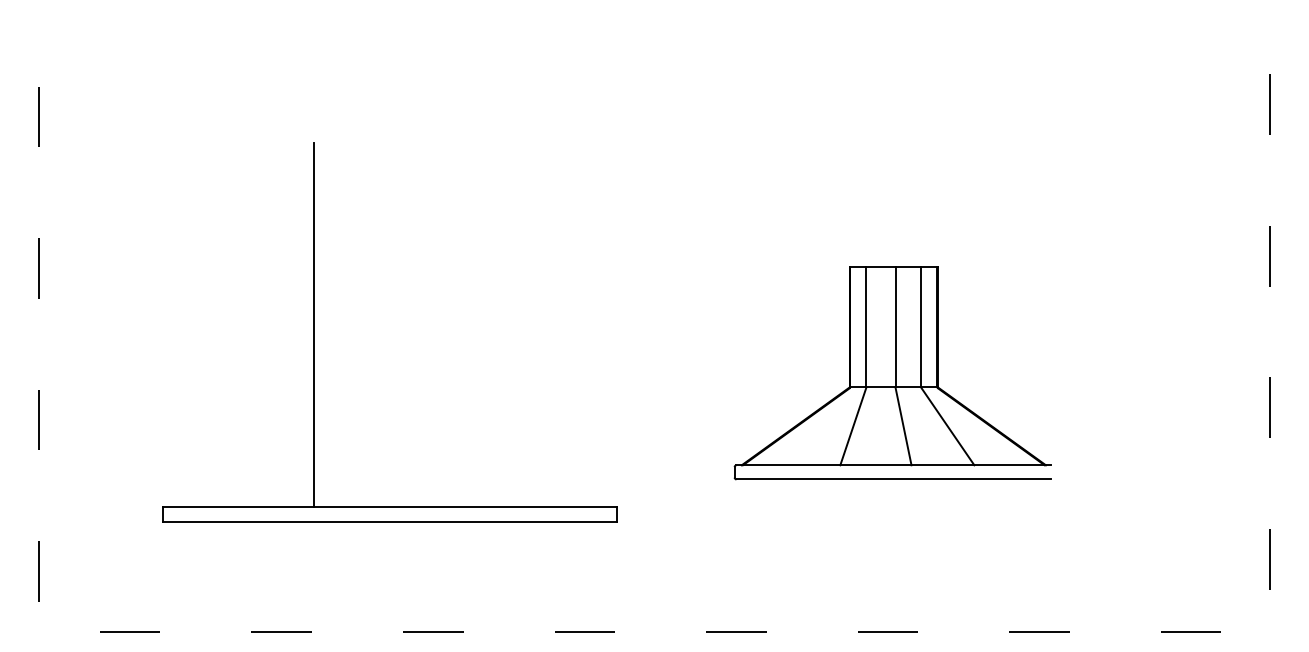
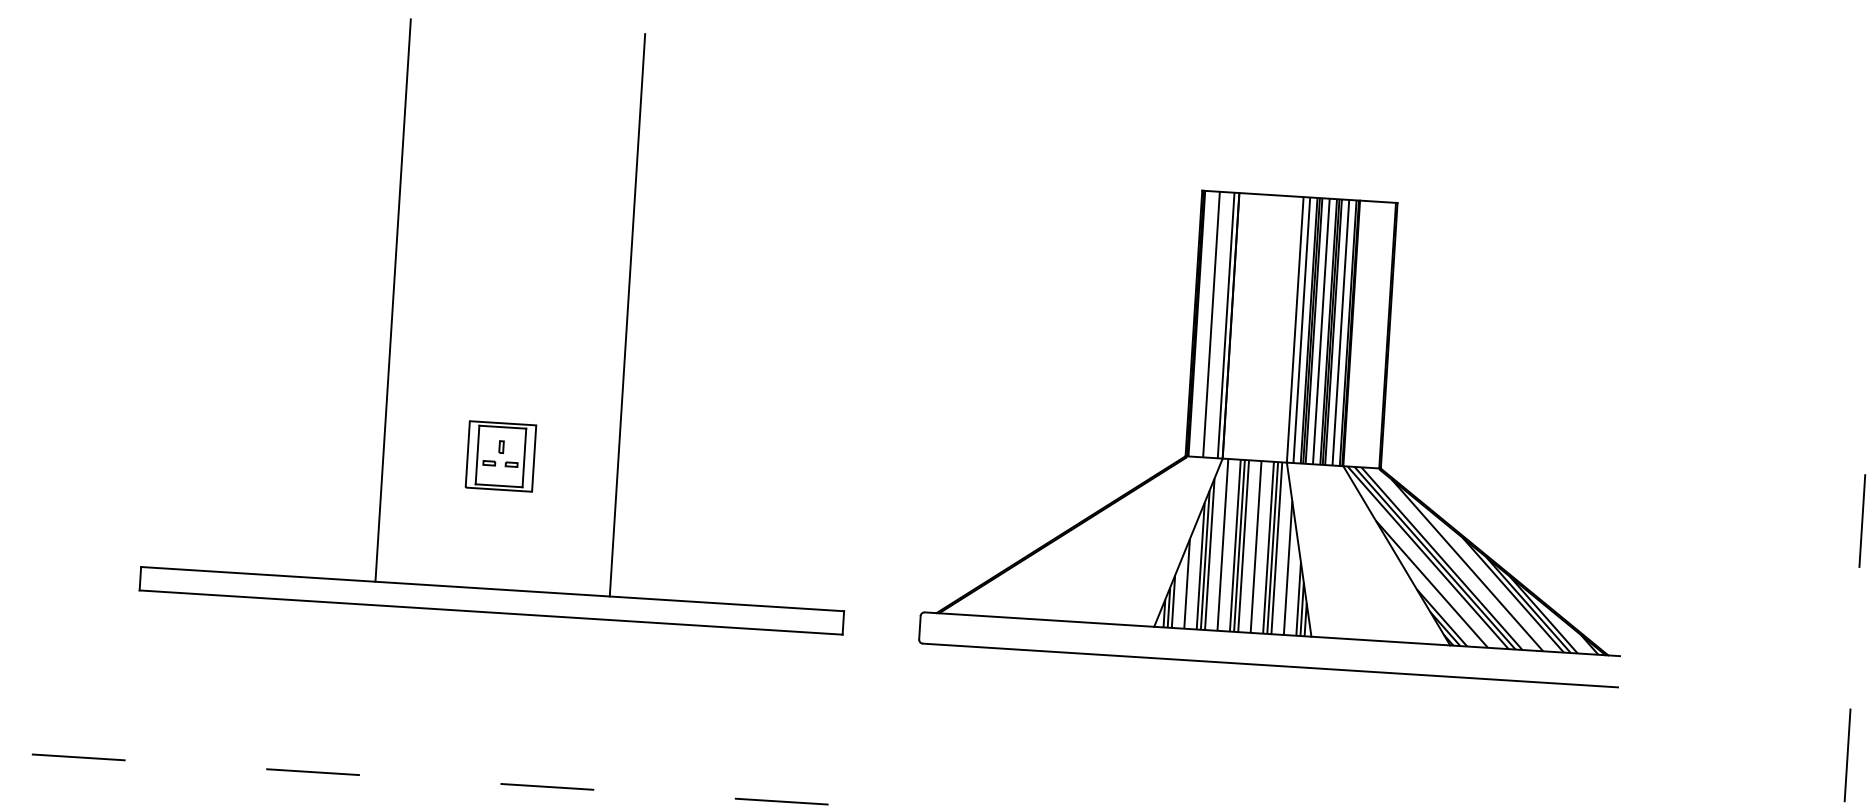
line: (465, 325) -> (627, 315), added
part: (892, 373) -> (1282, 431), size x1.43
part: (389, 421) -> (500, 456), added

